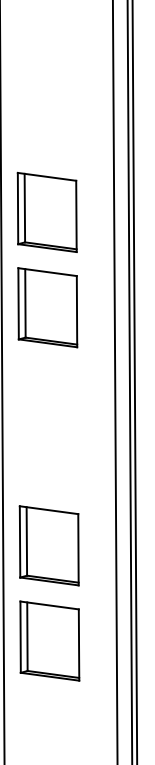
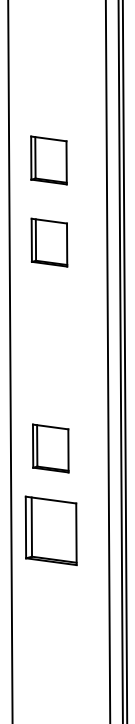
part: (46, 212) -> (48, 160), size x0.7
part: (47, 307) -> (49, 242), size x0.7
part: (49, 545) -> (50, 448), size x0.7

